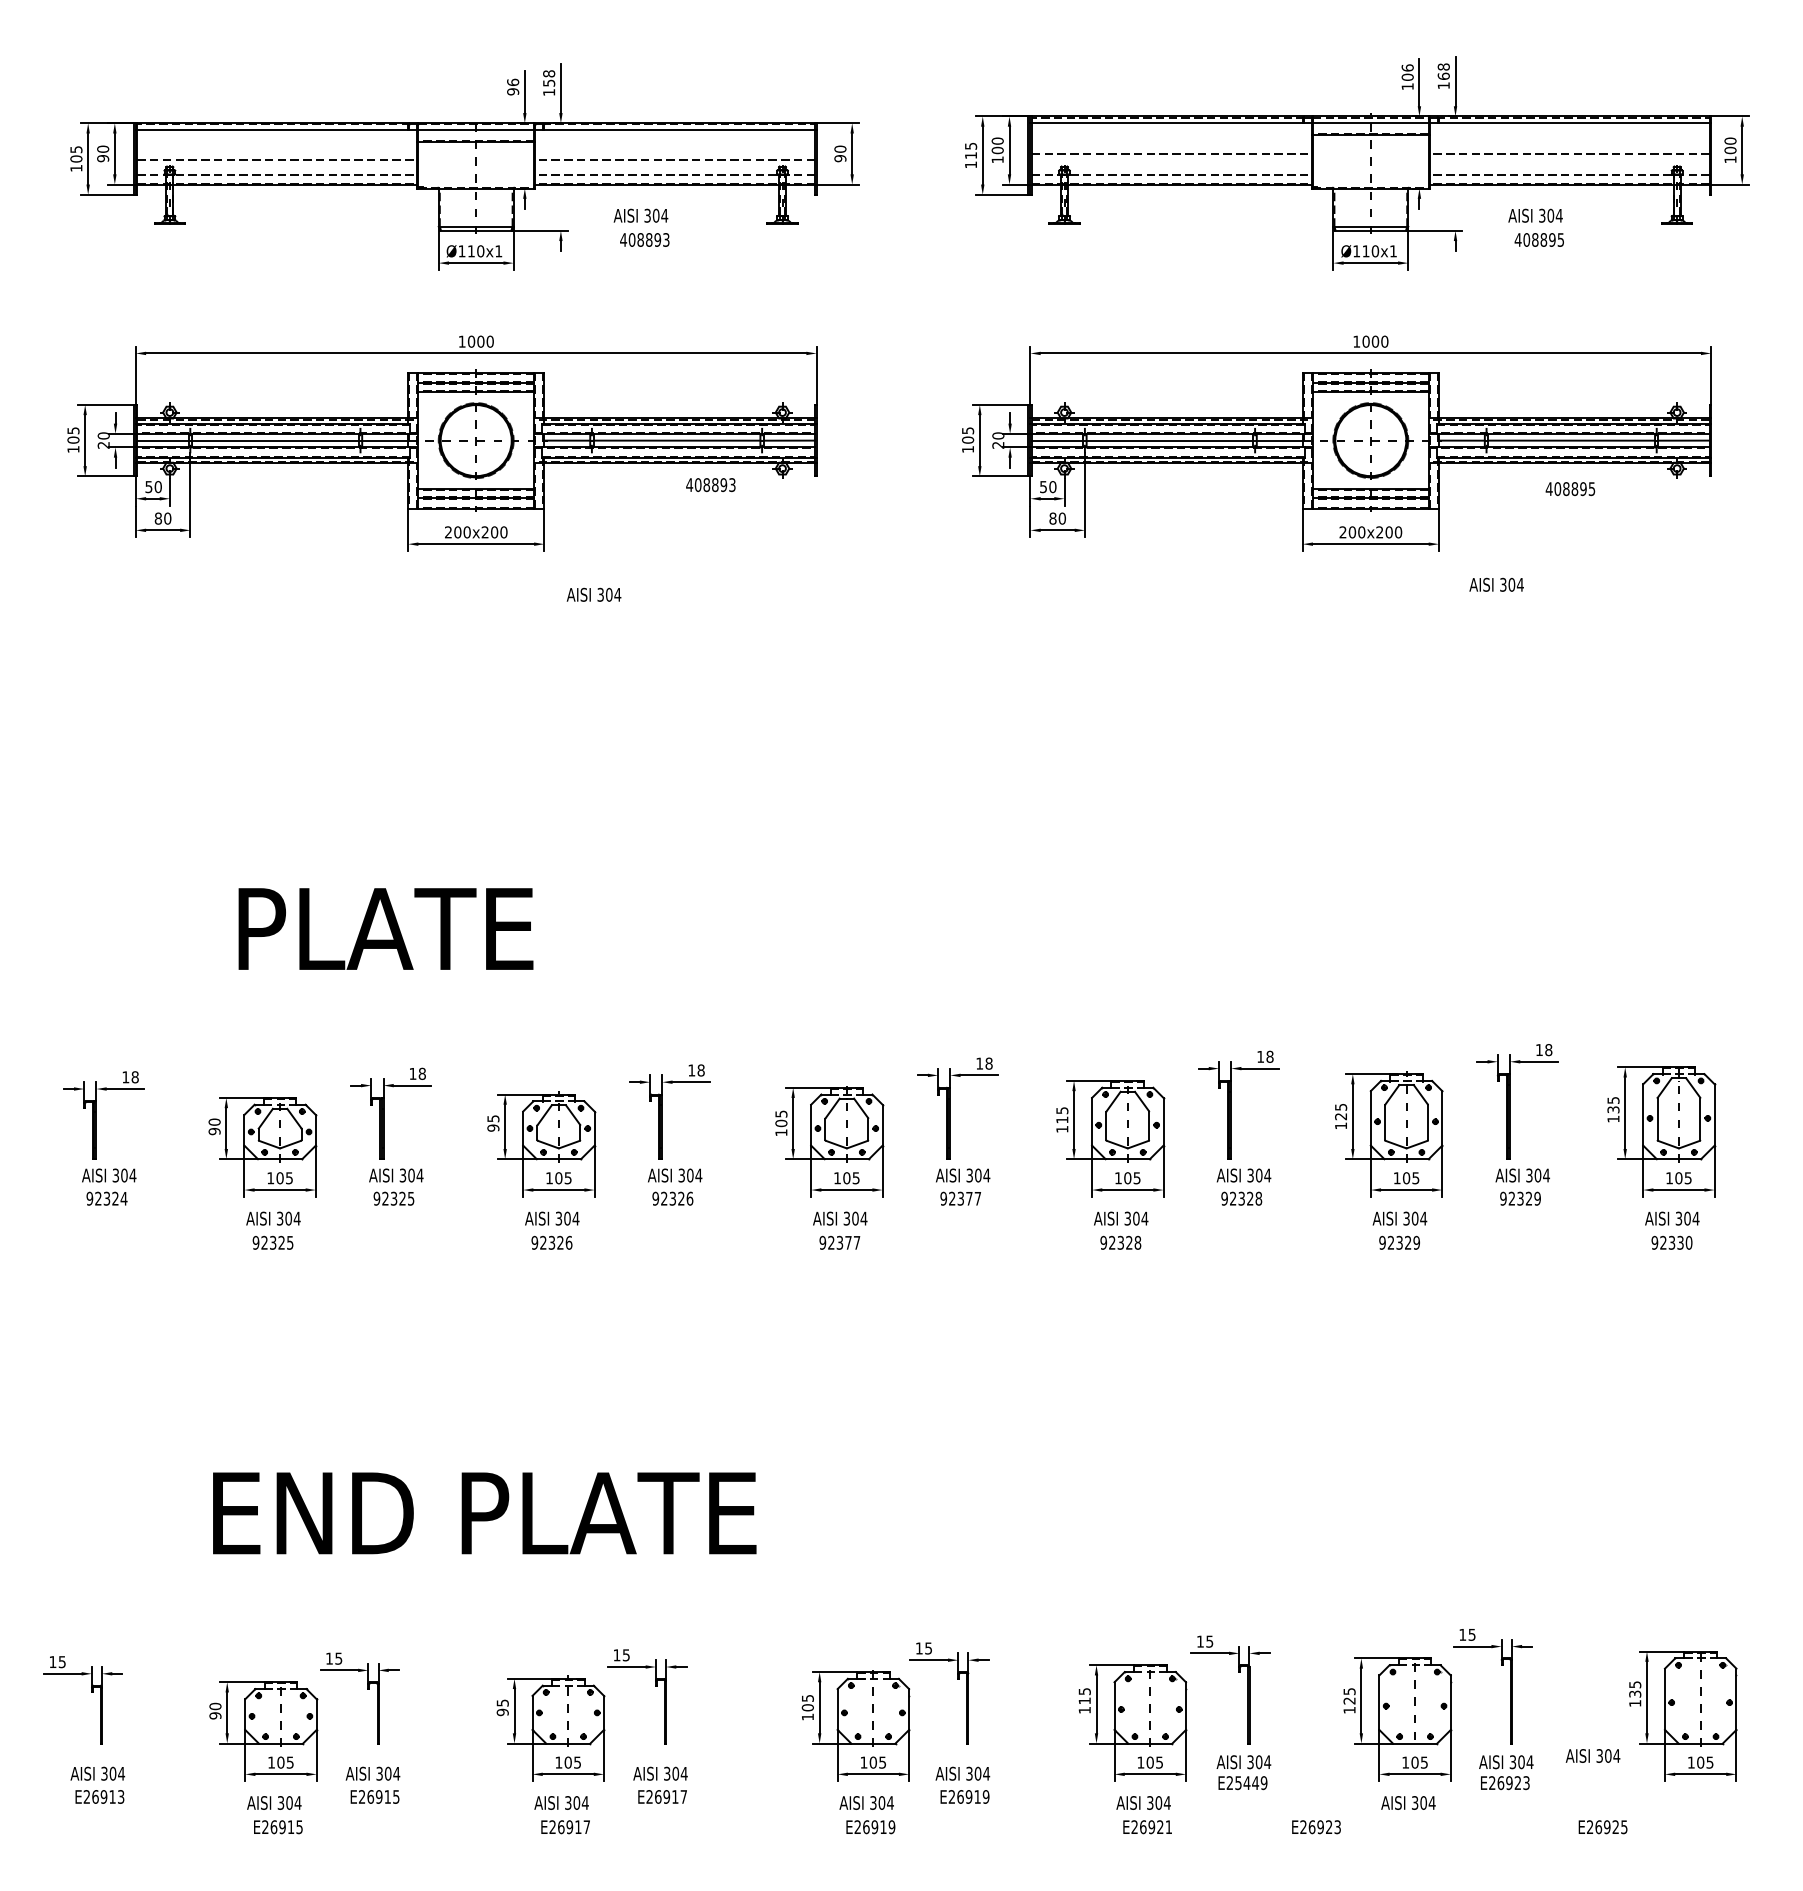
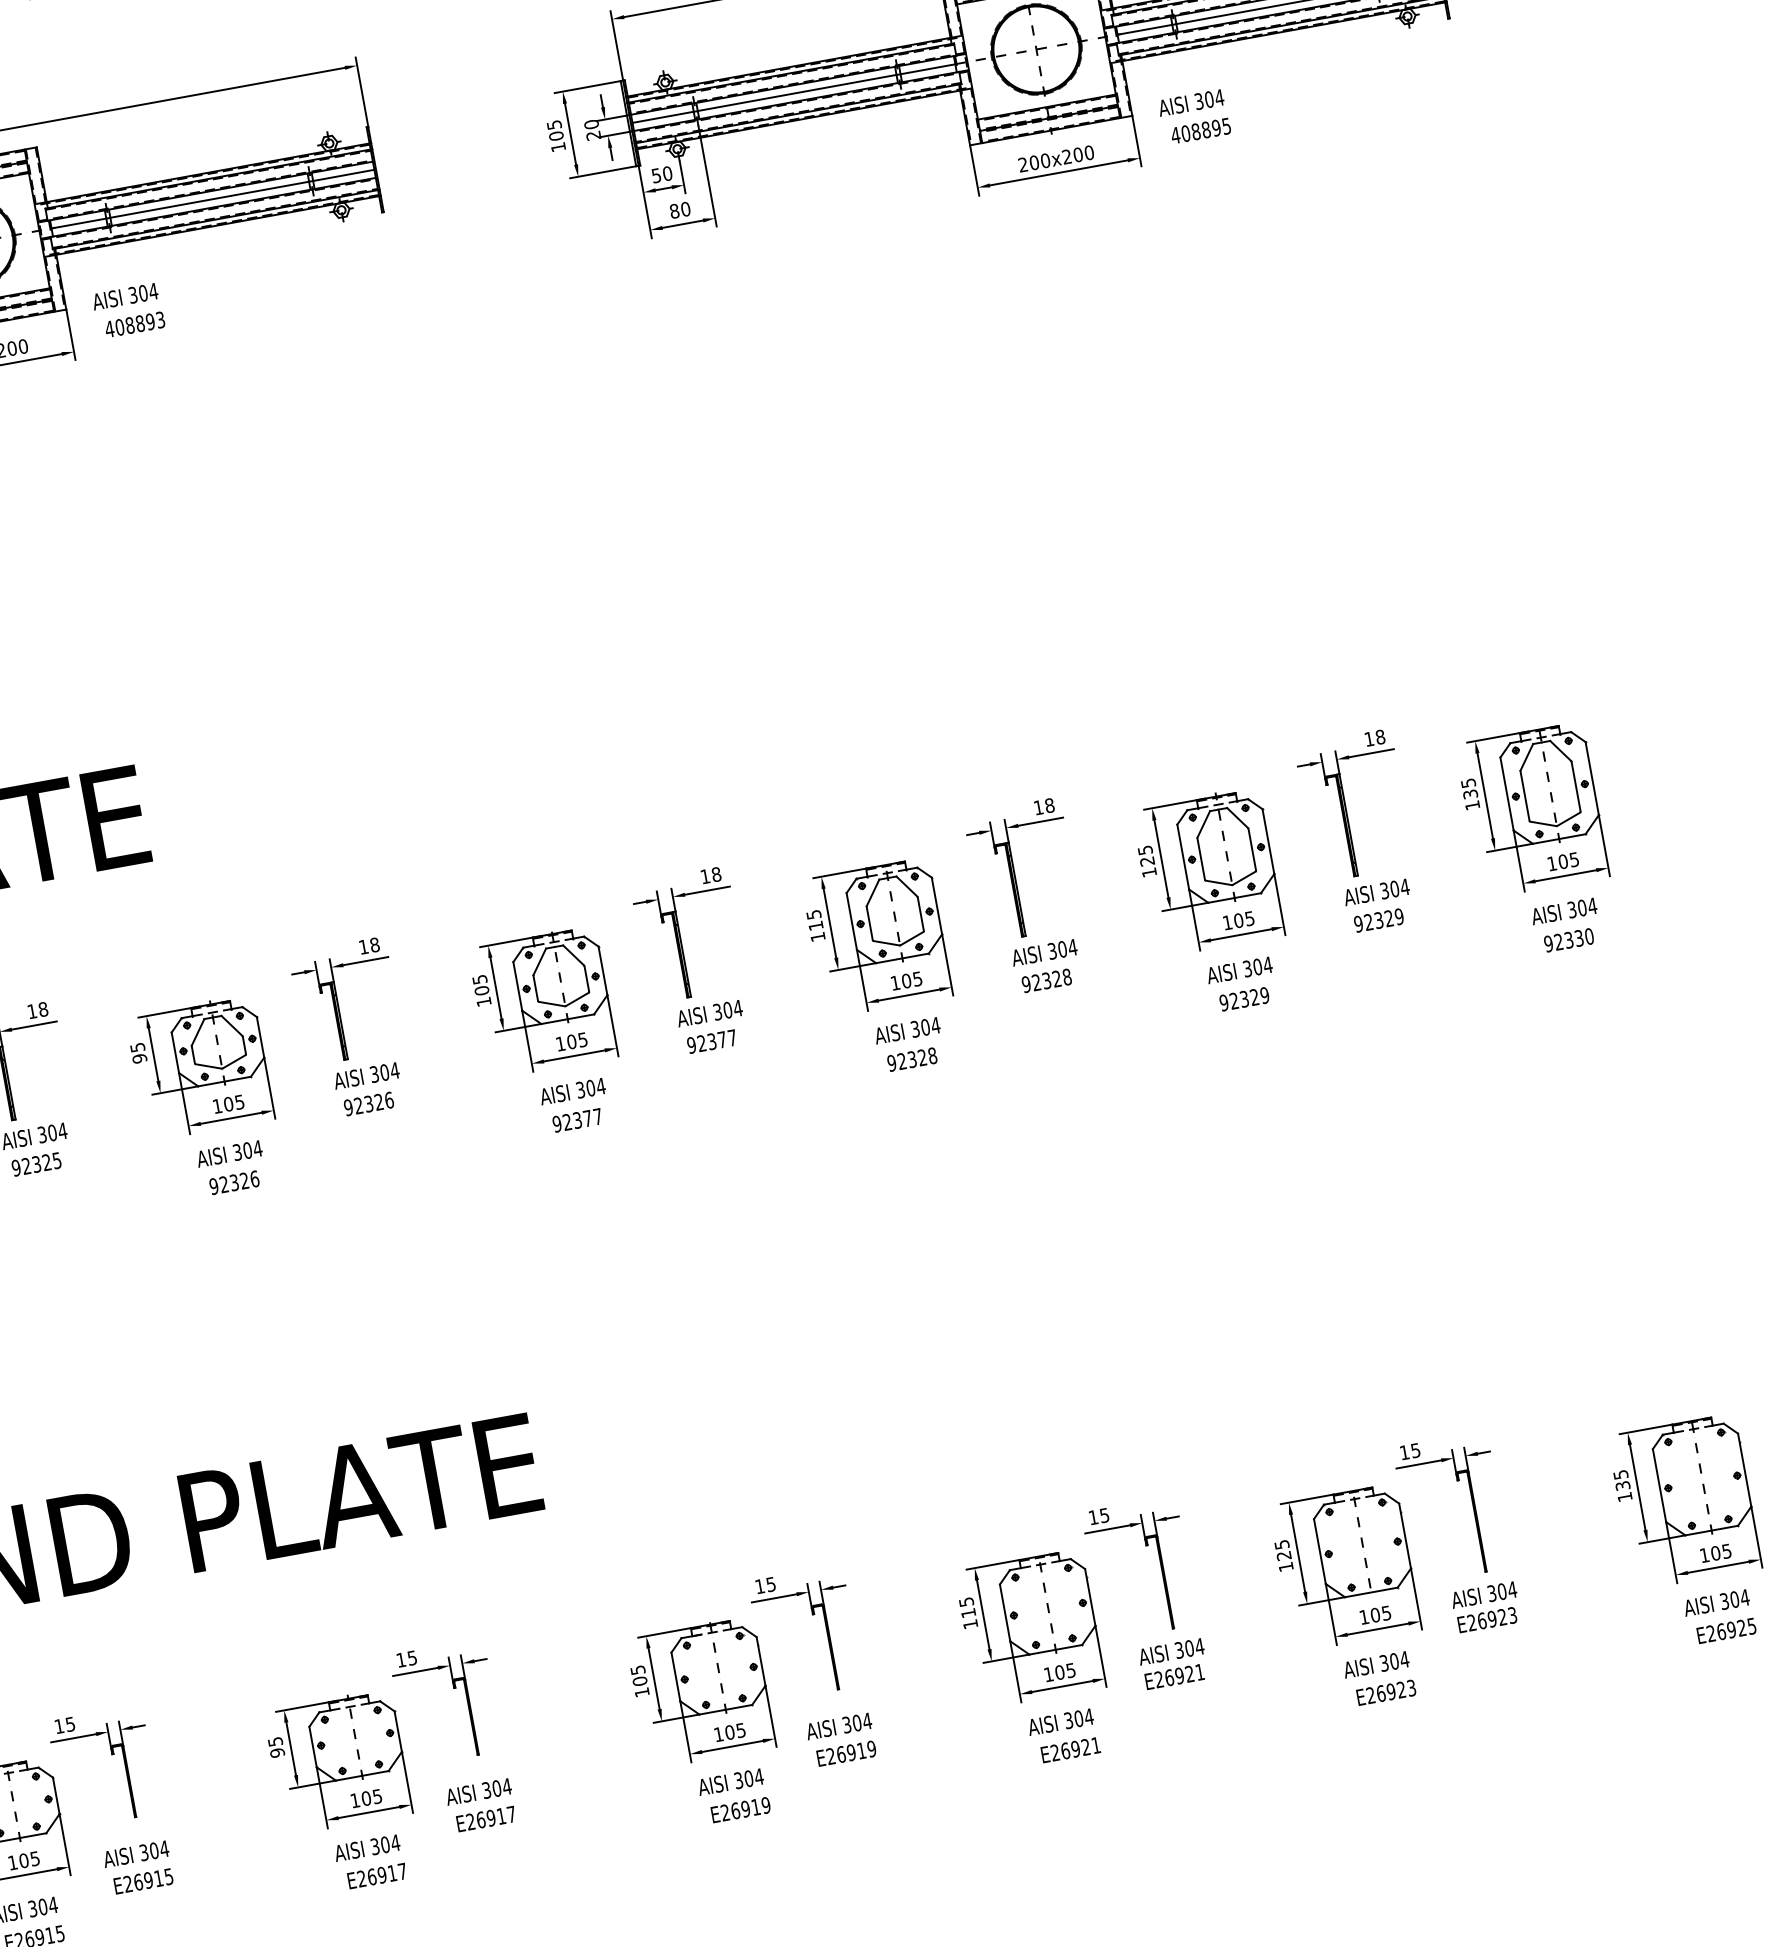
text: (710, 485) -> (134, 325), moved
text: (1570, 489) -> (1201, 131), moved
text: (1496, 584) -> (1190, 102), moved
text: (593, 594) -> (124, 296), moved
text: (1592, 1755) -> (1715, 1602), moved
text: (1251, 1783) -> (1185, 1675), E25449 -> E26921
text: (1316, 1827) -> (1386, 1693), moved
text: (1602, 1827) -> (1726, 1631), moved

